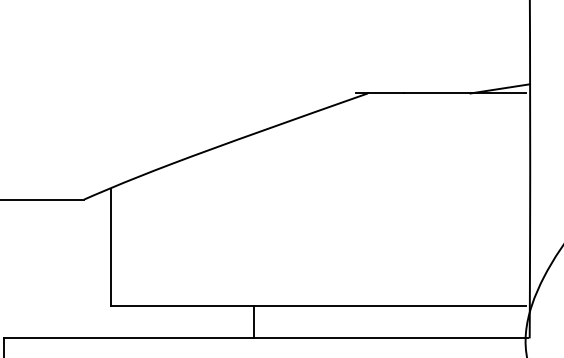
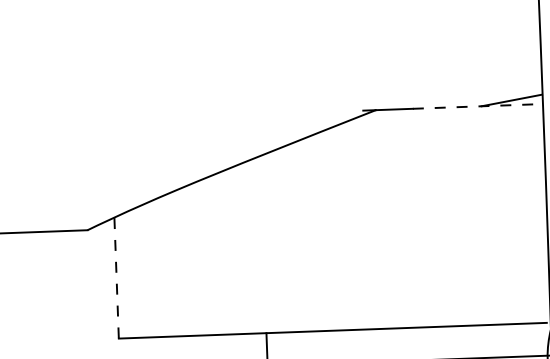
line: (464, 93) -> (475, 106), solid -> dashed
line: (110, 247) -> (116, 278), solid -> dashed

